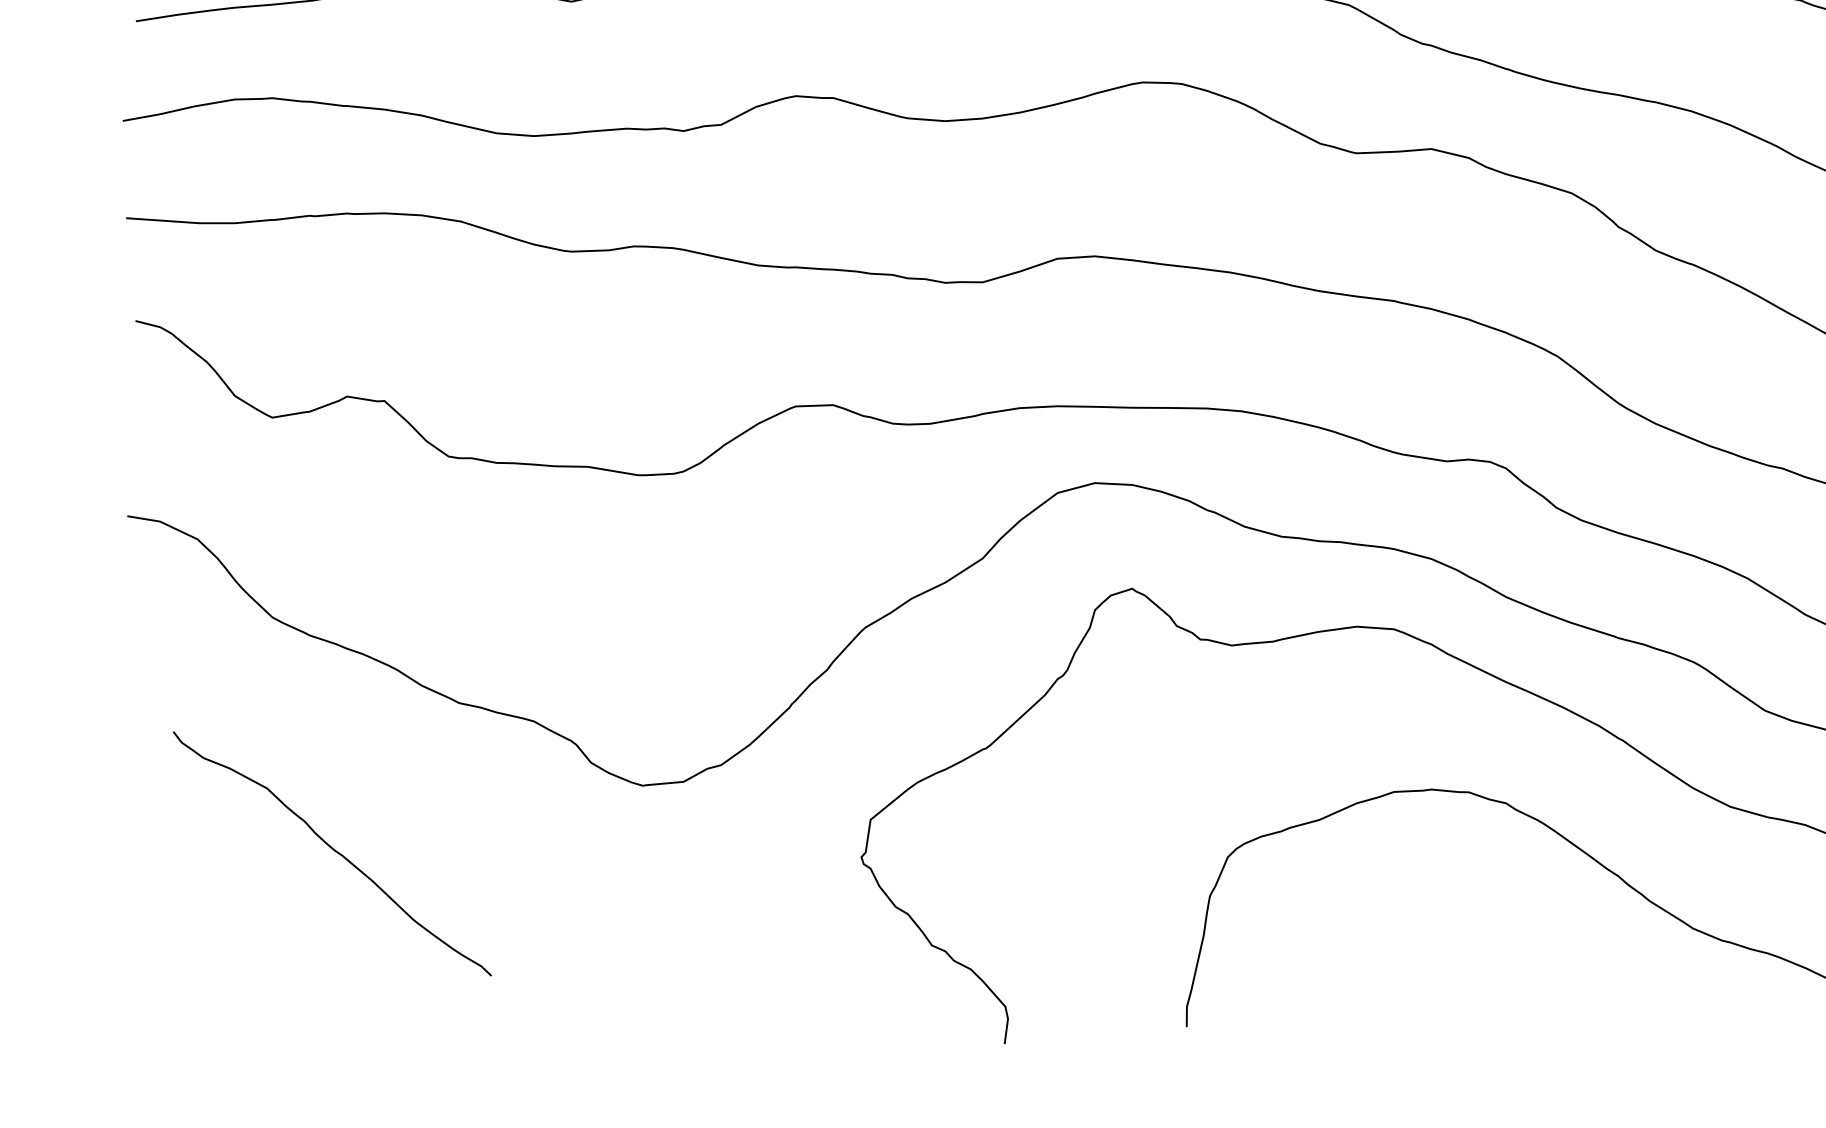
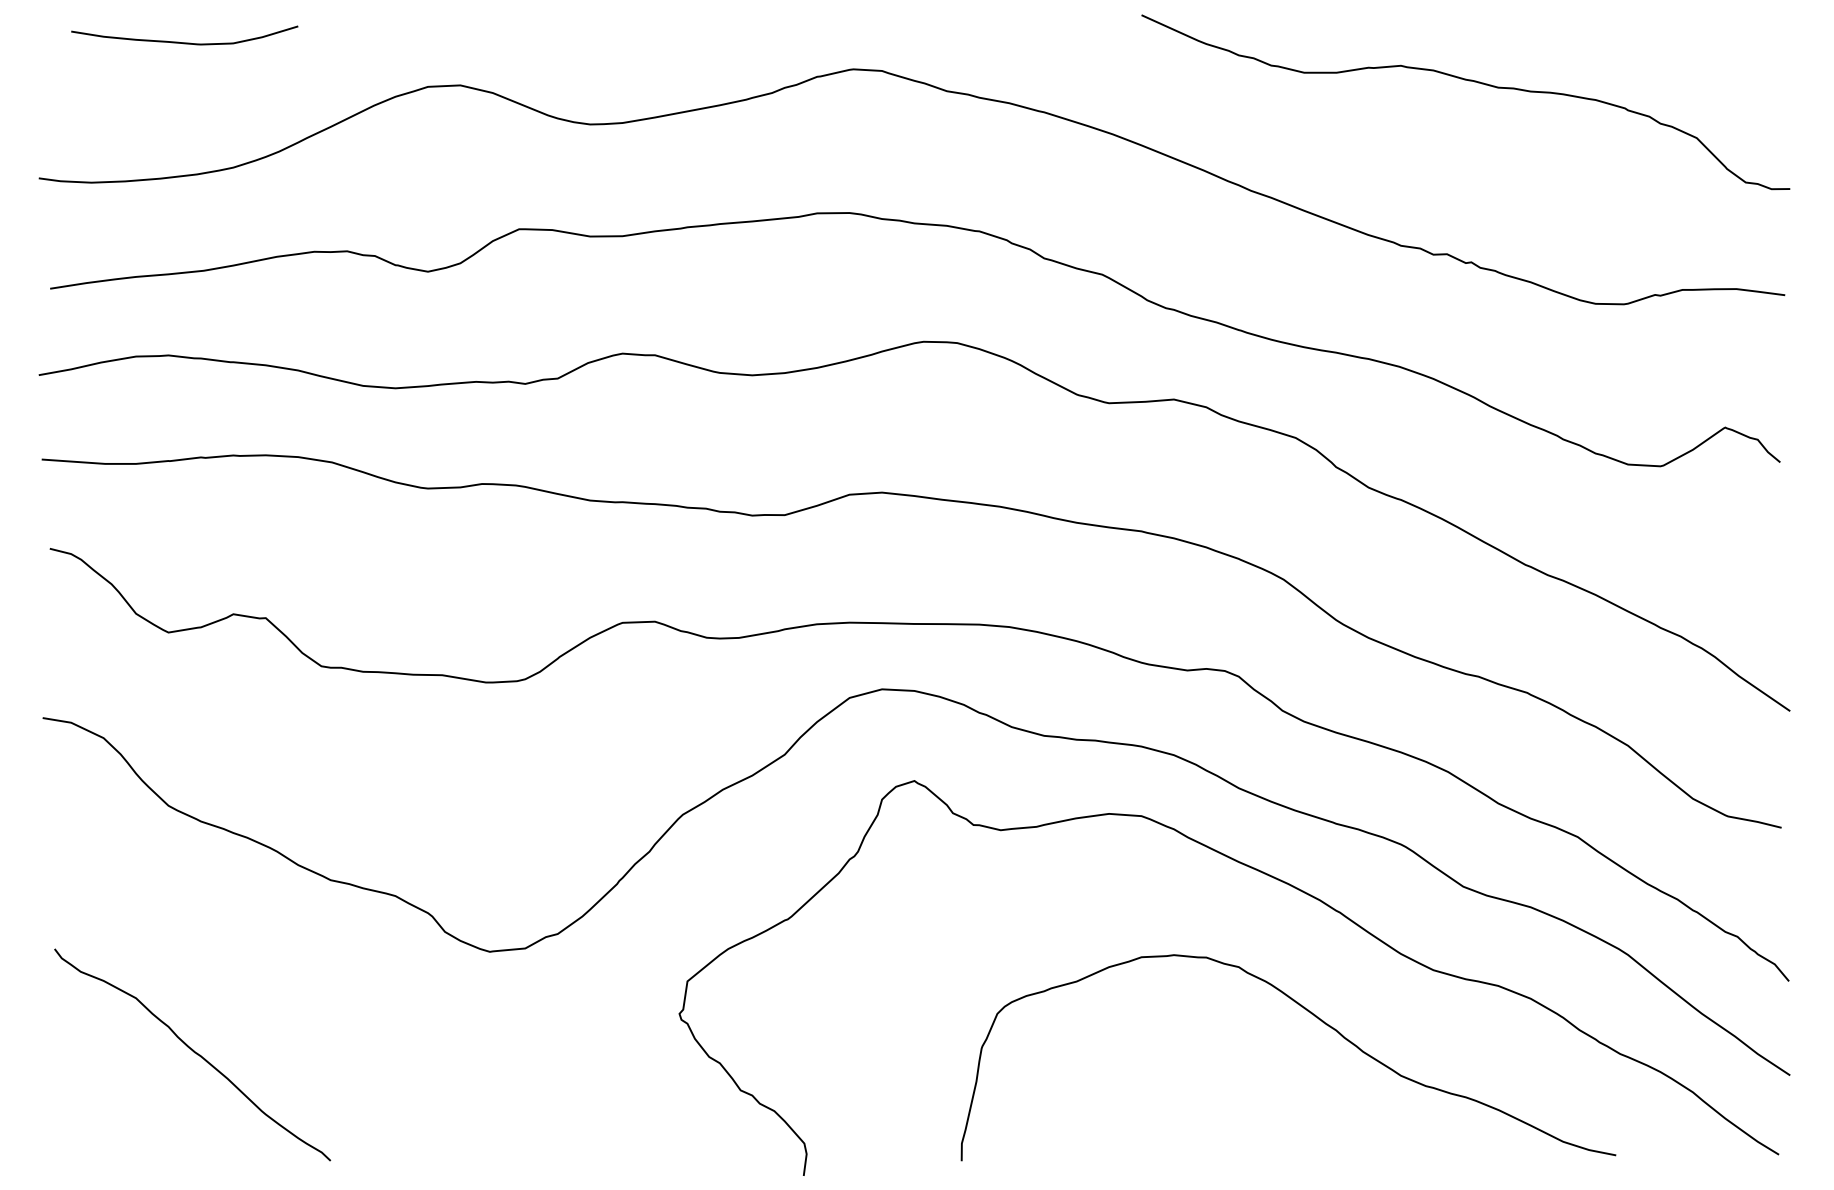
curve: (333, 851) -> (193, 1052), moved

